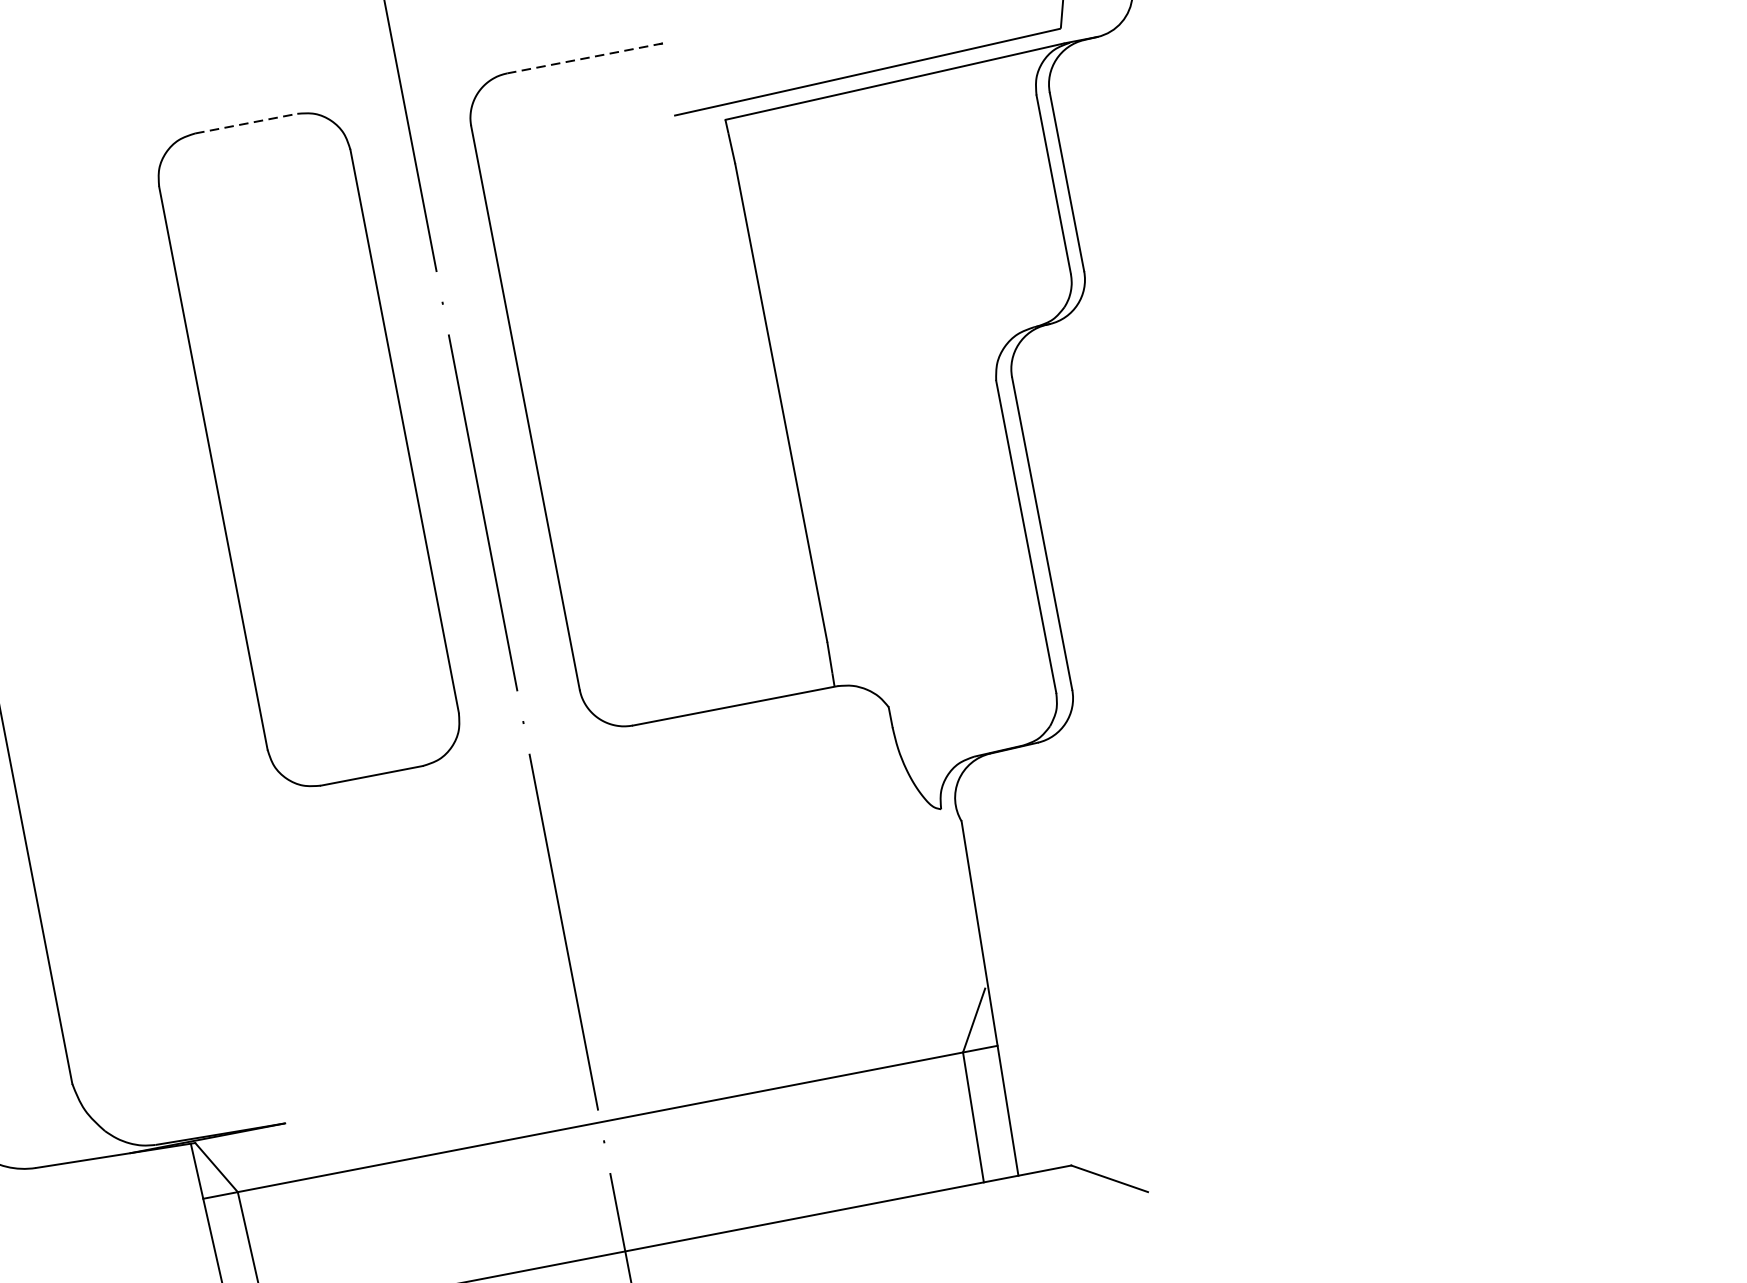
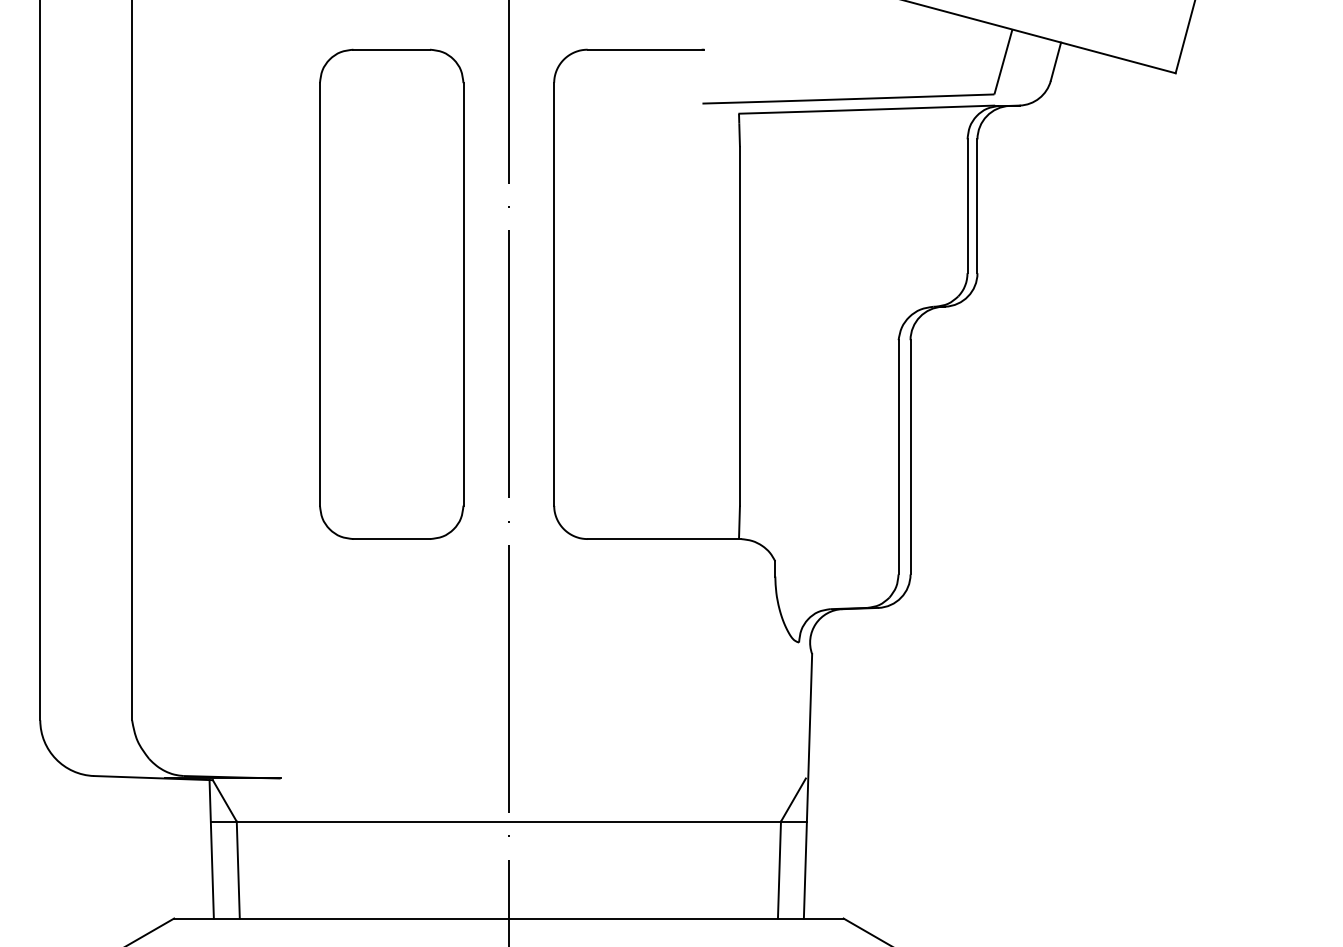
line: (584, 58) -> (645, 49), dashed -> solid
line: (247, 123) -> (392, 49), dashed -> solid

